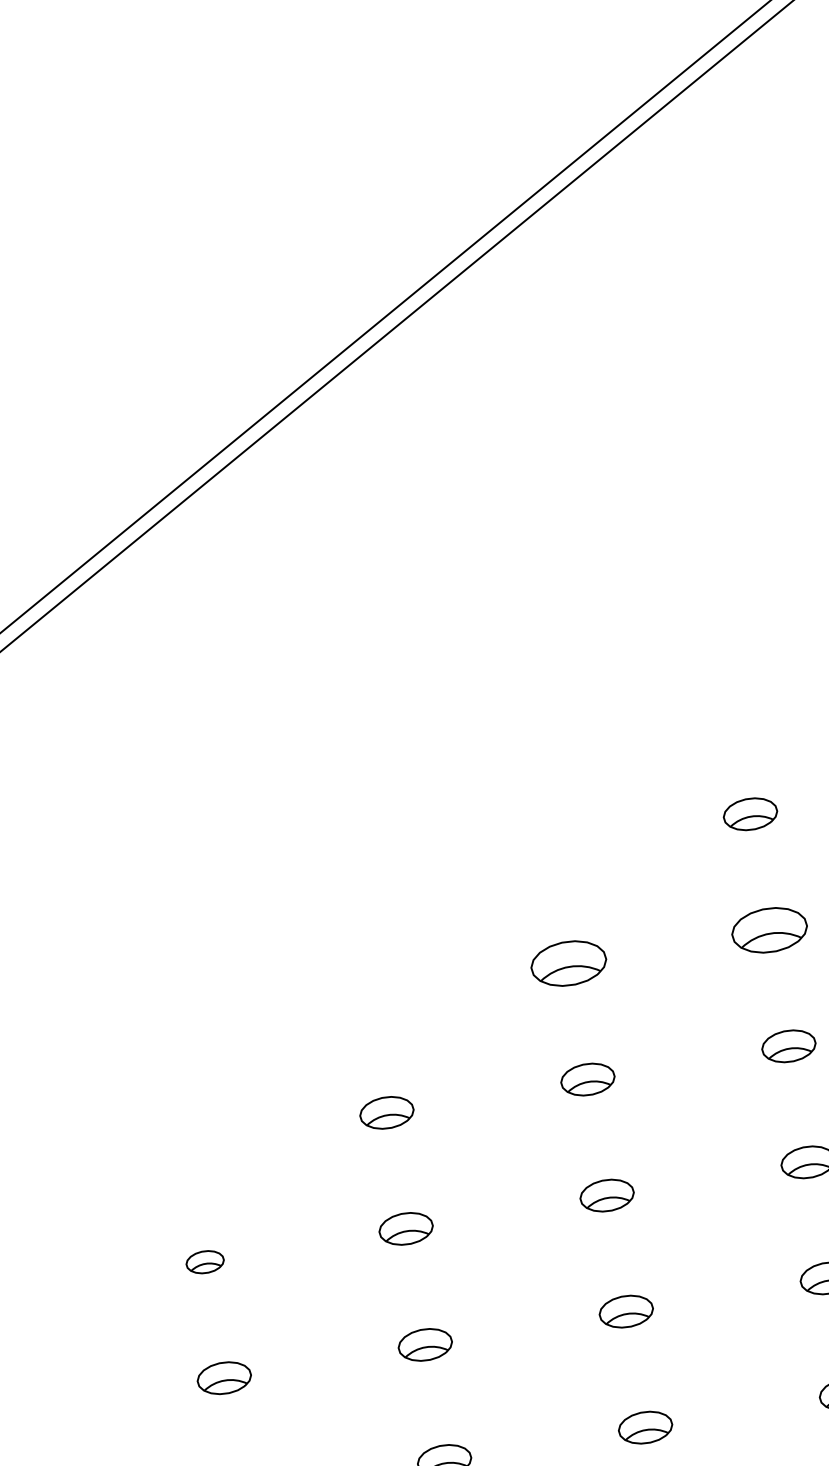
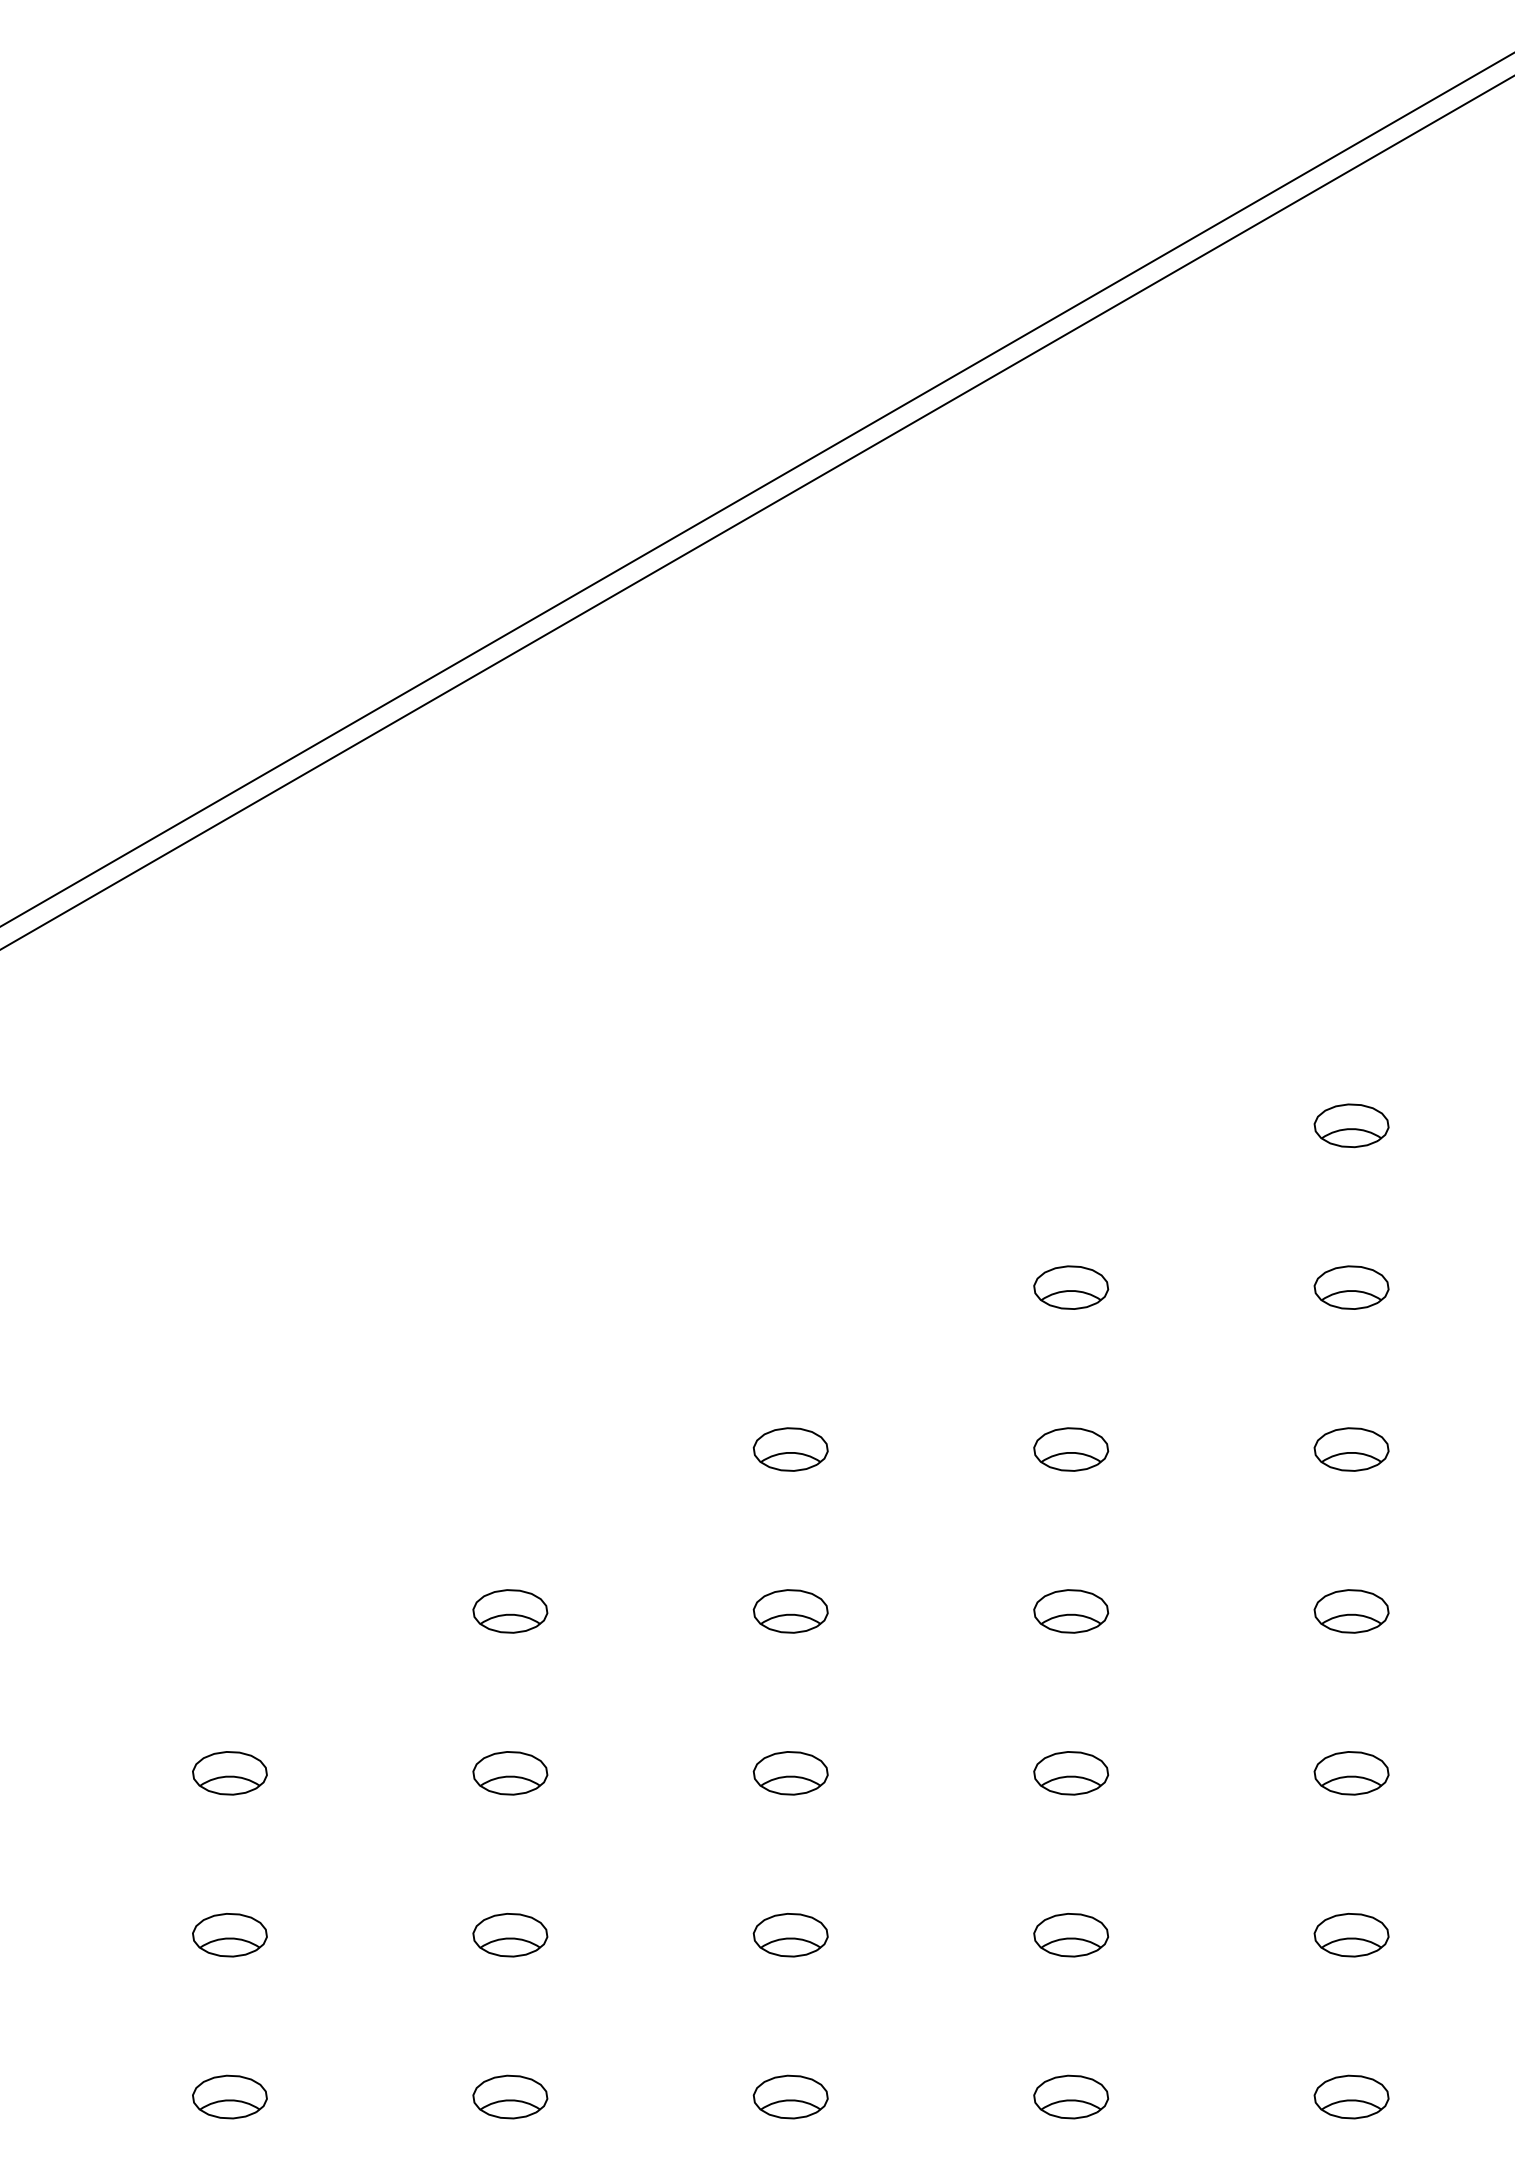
part: (769, 930) -> (1071, 1449), size x0.71
part: (568, 963) -> (790, 1449), size x0.71
part: (204, 1262) -> (229, 1773), size x1.43

